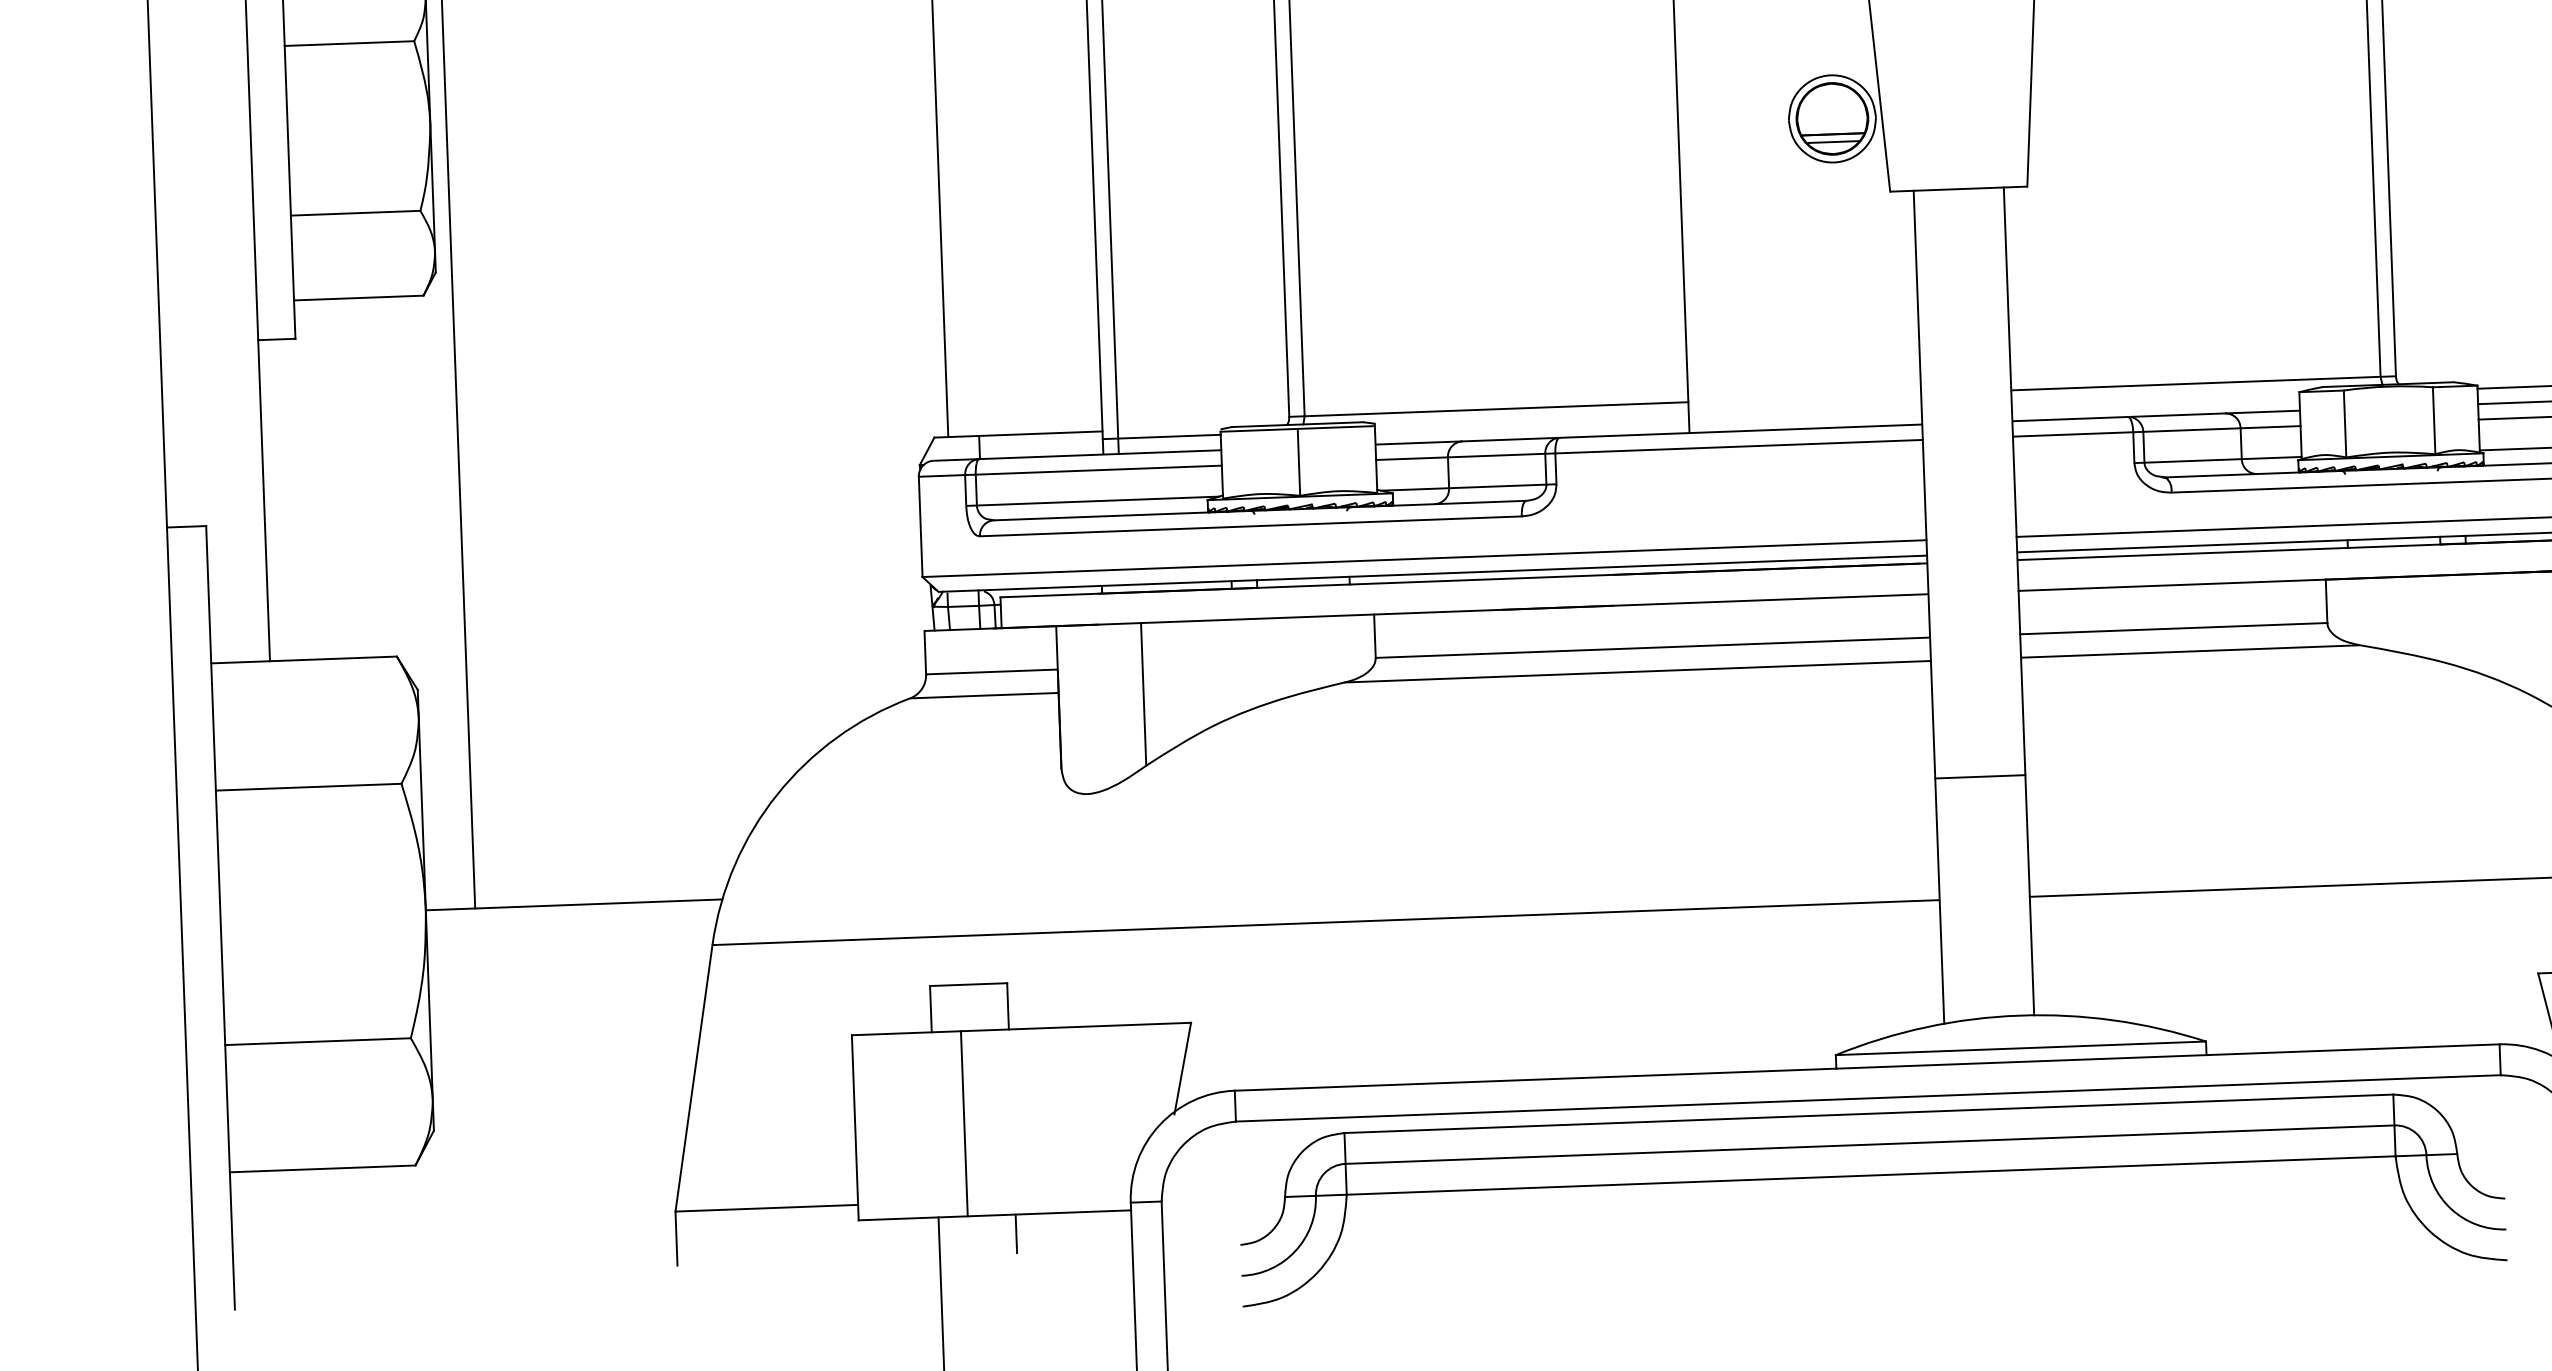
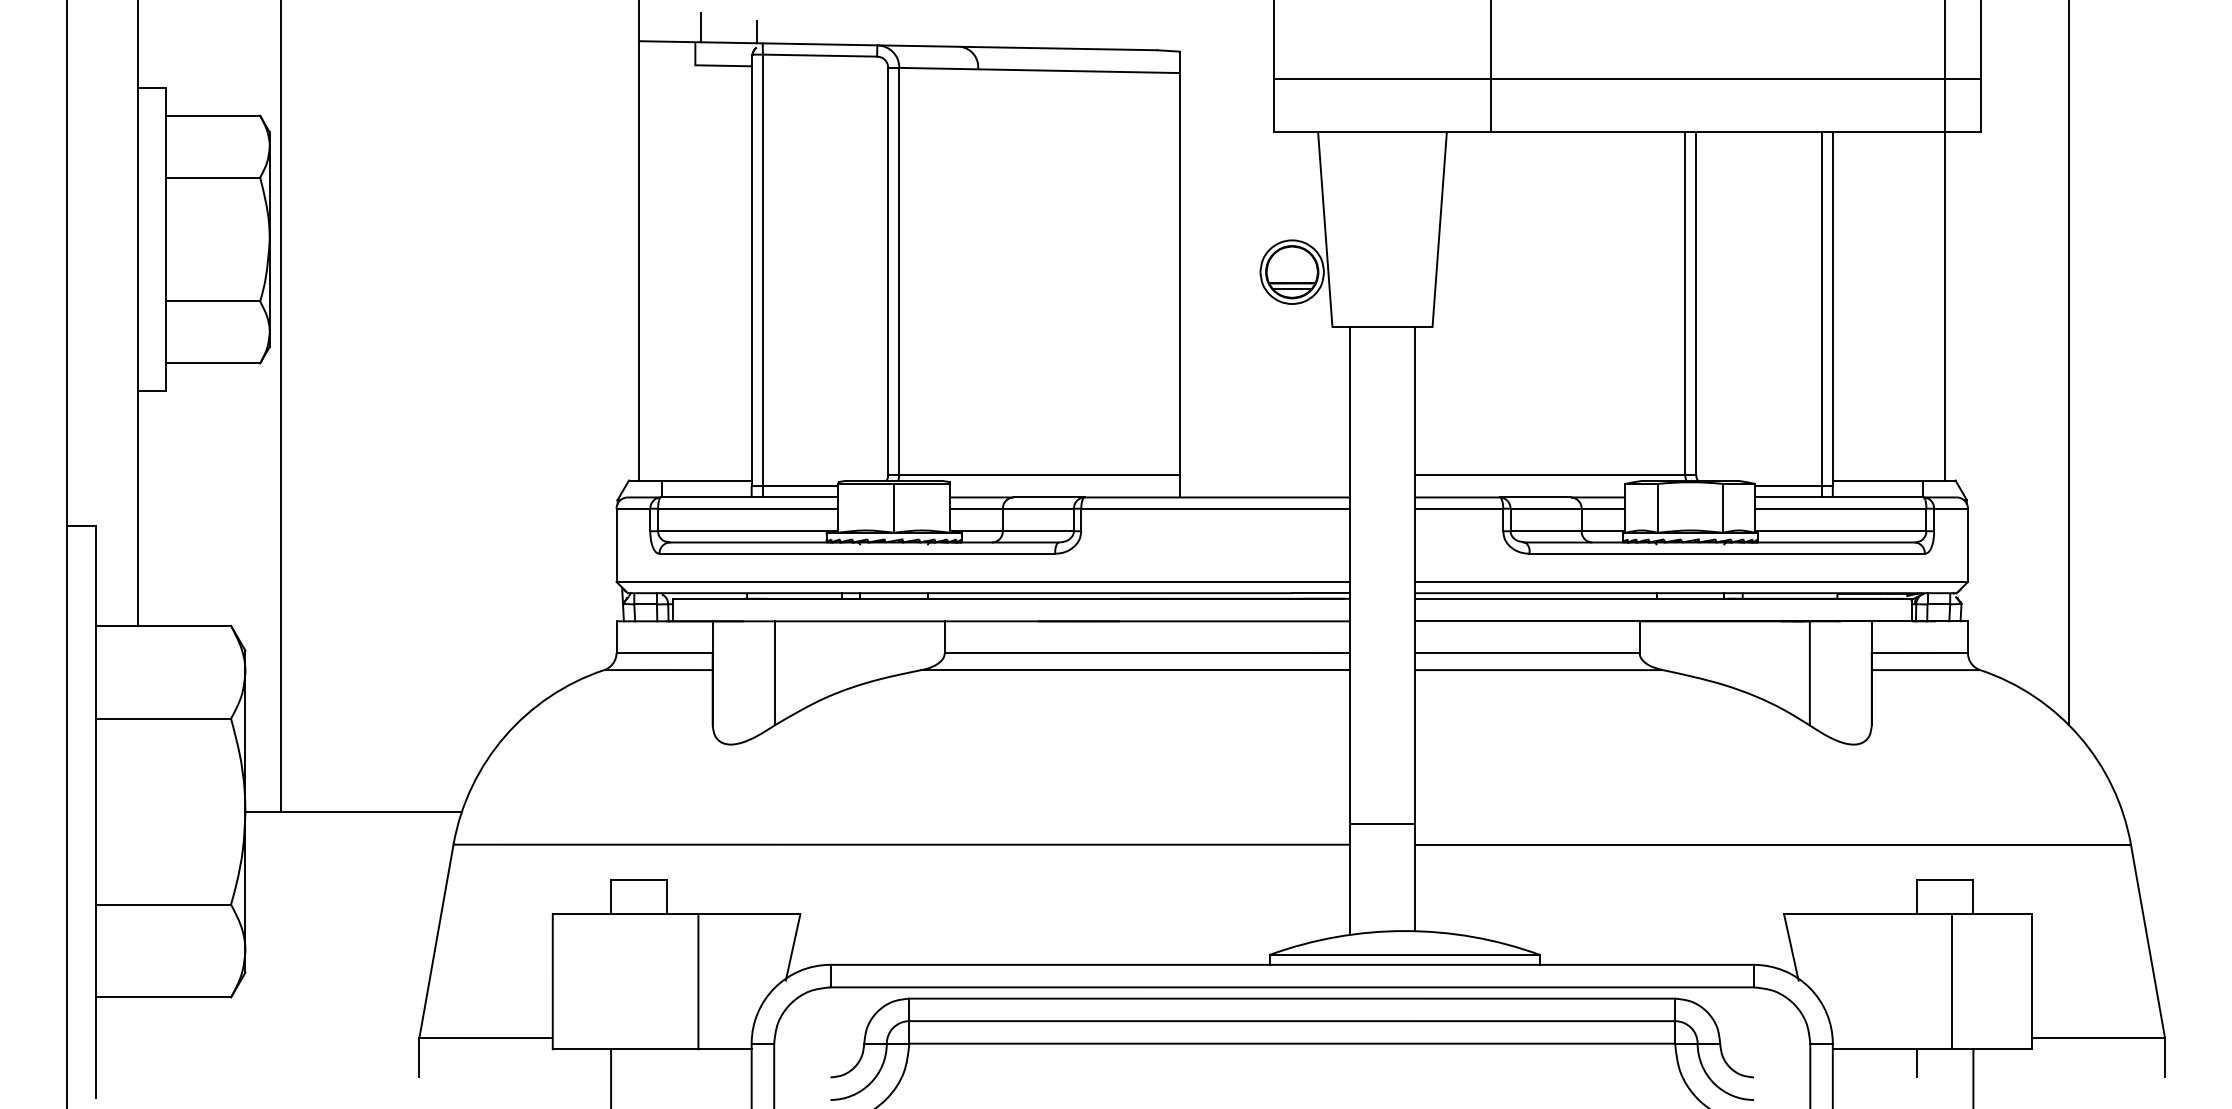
line: (1980, 776) -> (1382, 823), moved
line: (964, 1123) -> (698, 981), moved
line: (1016, 1234) -> (667, 1063), removed

